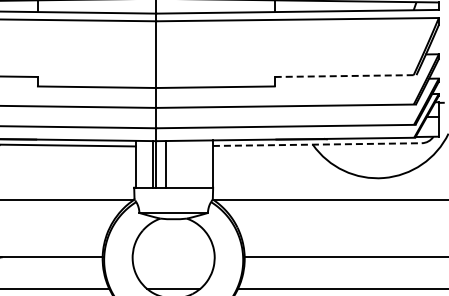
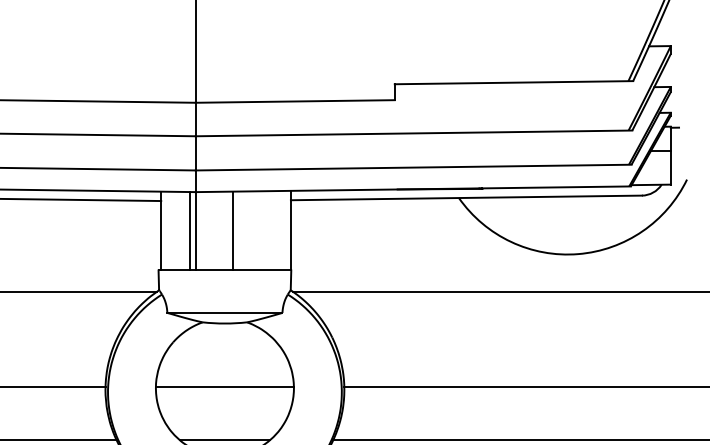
line: (345, 76) -> (513, 83), dashed -> solid
line: (317, 144) -> (466, 197), dashed -> solid
line: (165, 163) -> (233, 229), moved
line: (173, 257) -> (224, 387), added

